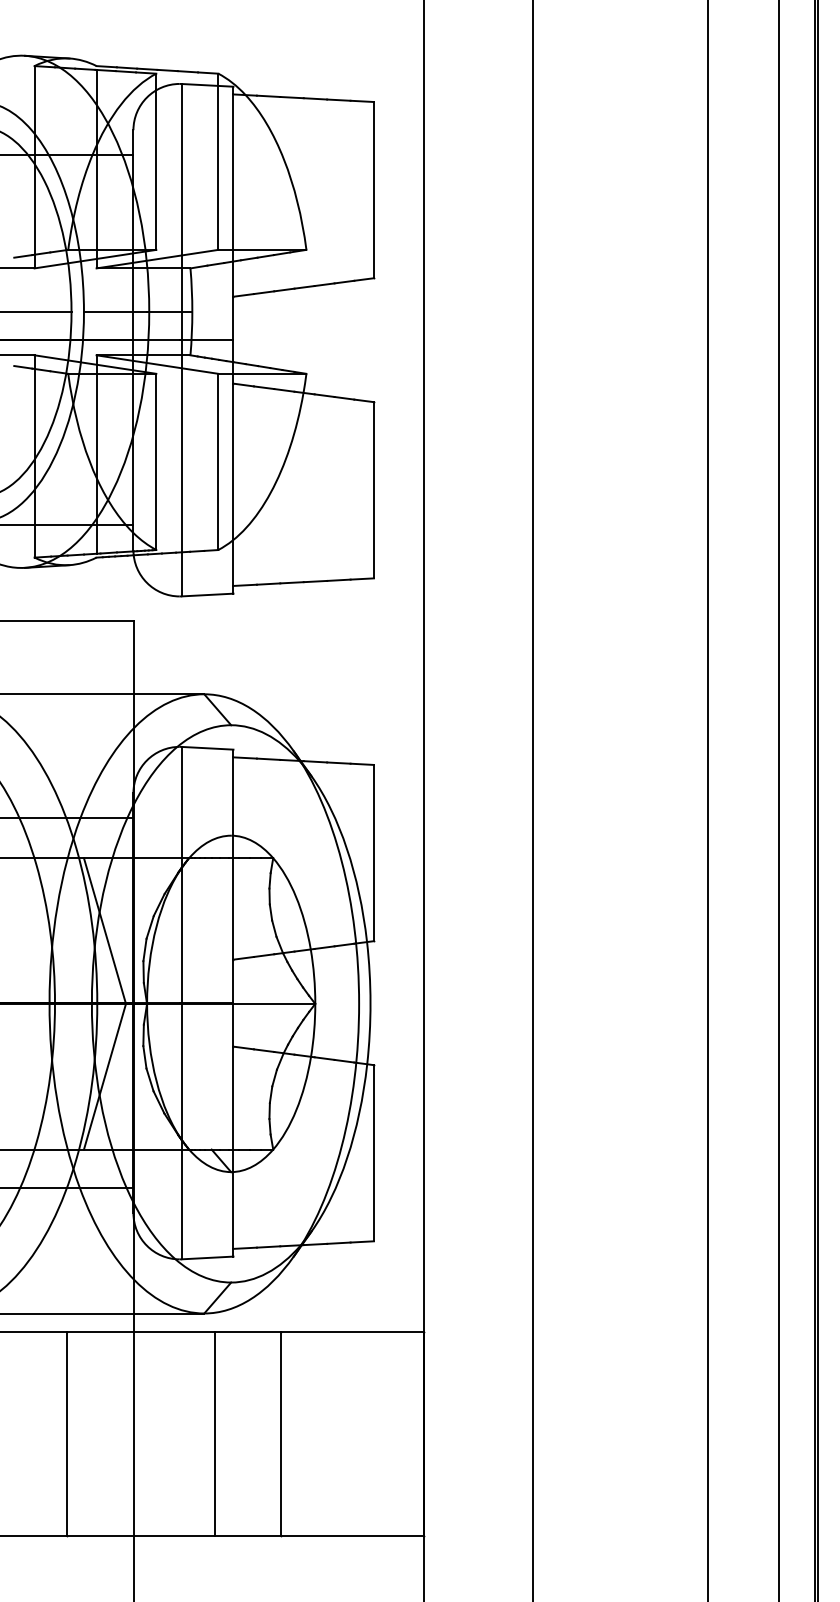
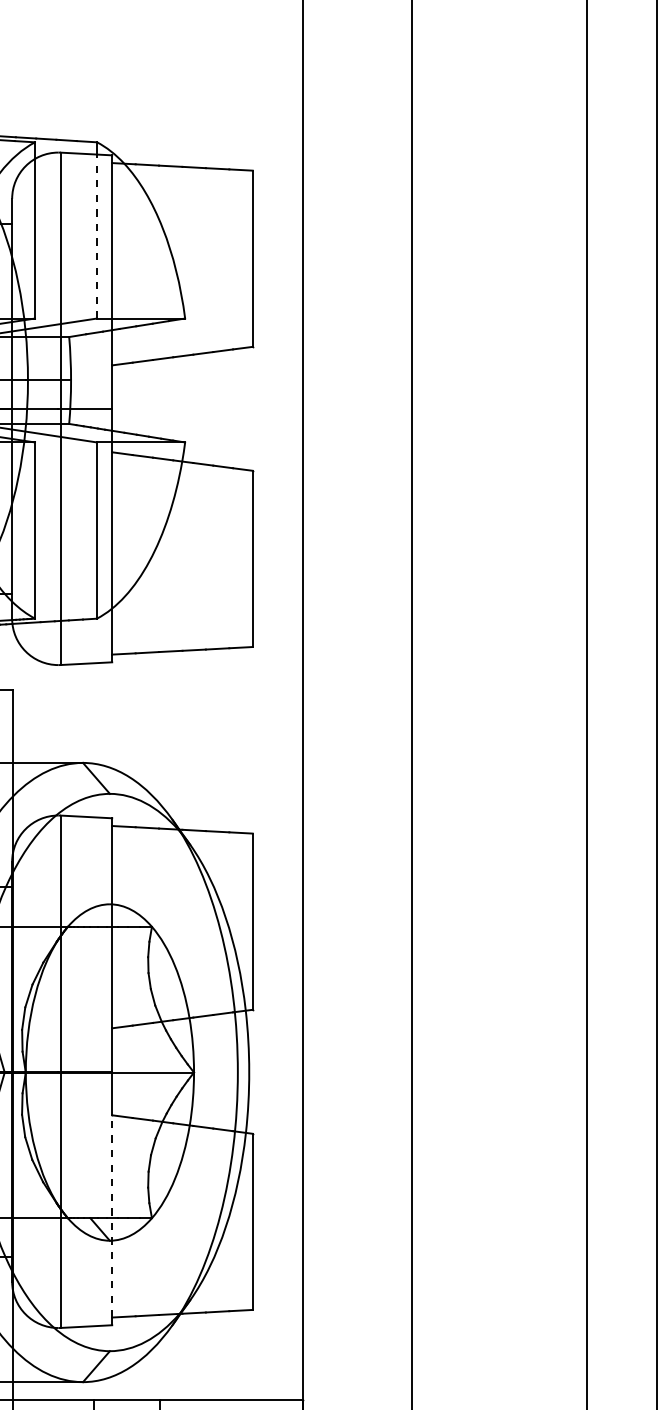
line: (218, 167) -> (97, 236), solid -> dashed
line: (233, 1147) -> (112, 1216), solid -> dashed

